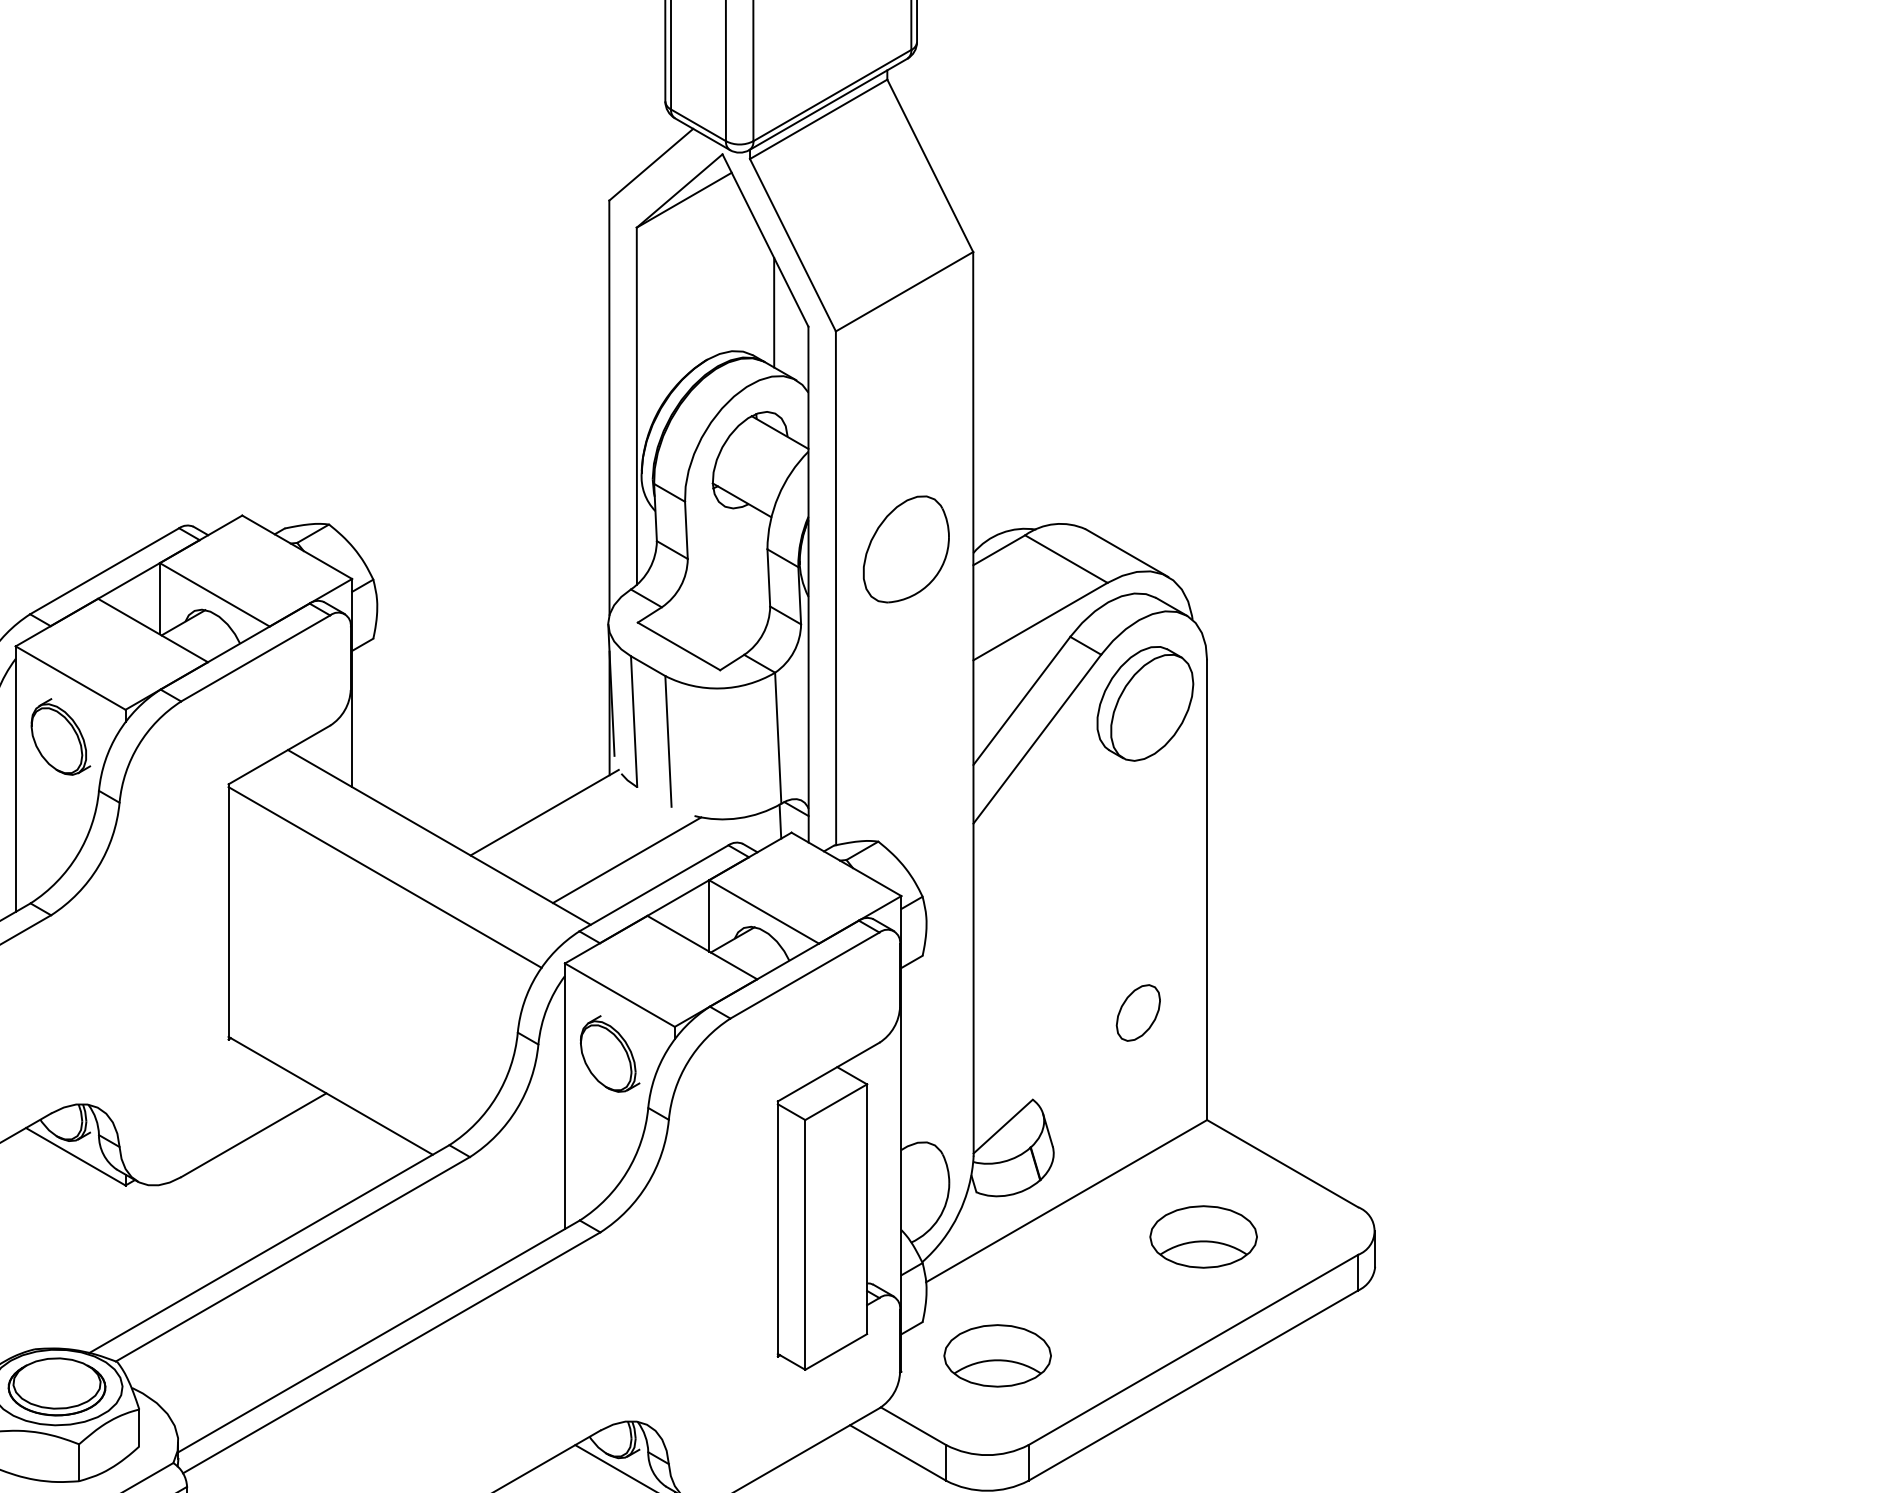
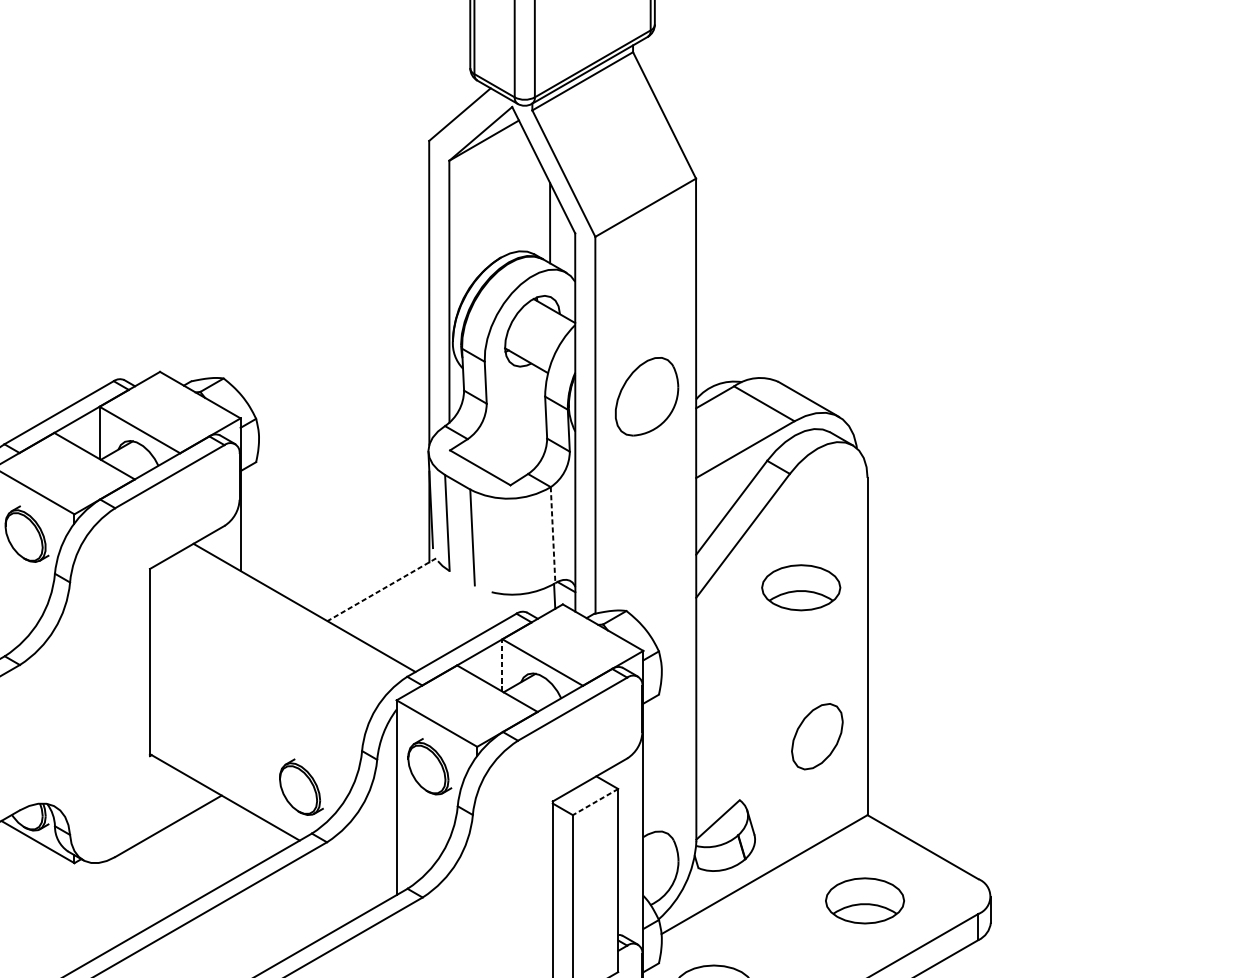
part: (1145, 703) -> (822, 509), removed
line: (778, 738) -> (553, 535), solid -> dashed
part: (1116, 809) -> (801, 587), added
line: (544, 812) -> (381, 589), solid -> dashed
line: (626, 860) -> (441, 624), removed
line: (384, 877) -> (264, 637), removed
line: (709, 915) -> (502, 665), solid -> dashed
part: (1137, 1012) -> (816, 736), size x1.6
part: (434, 1081) -> (301, 786), added
line: (836, 1102) -> (595, 802), solid -> dashed

